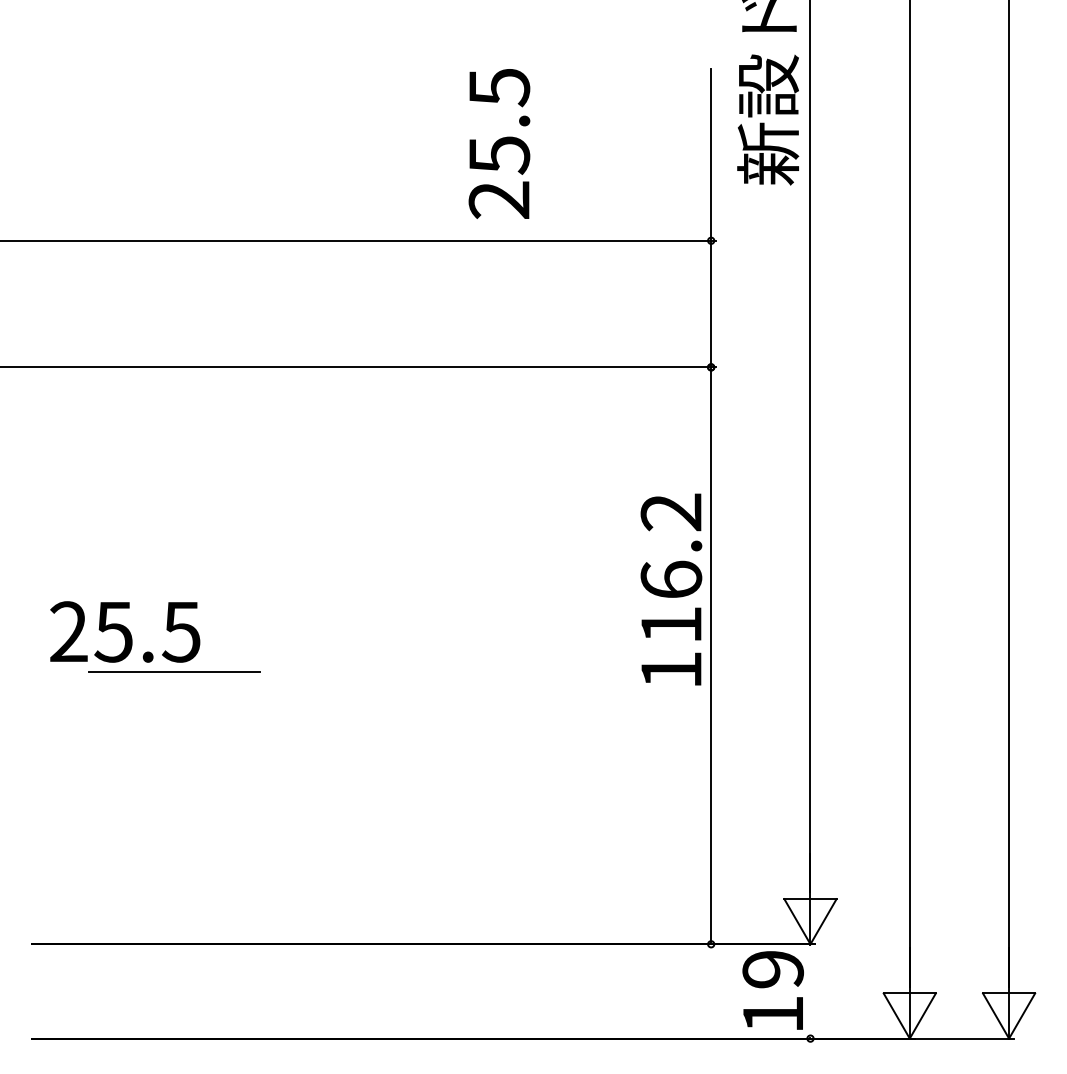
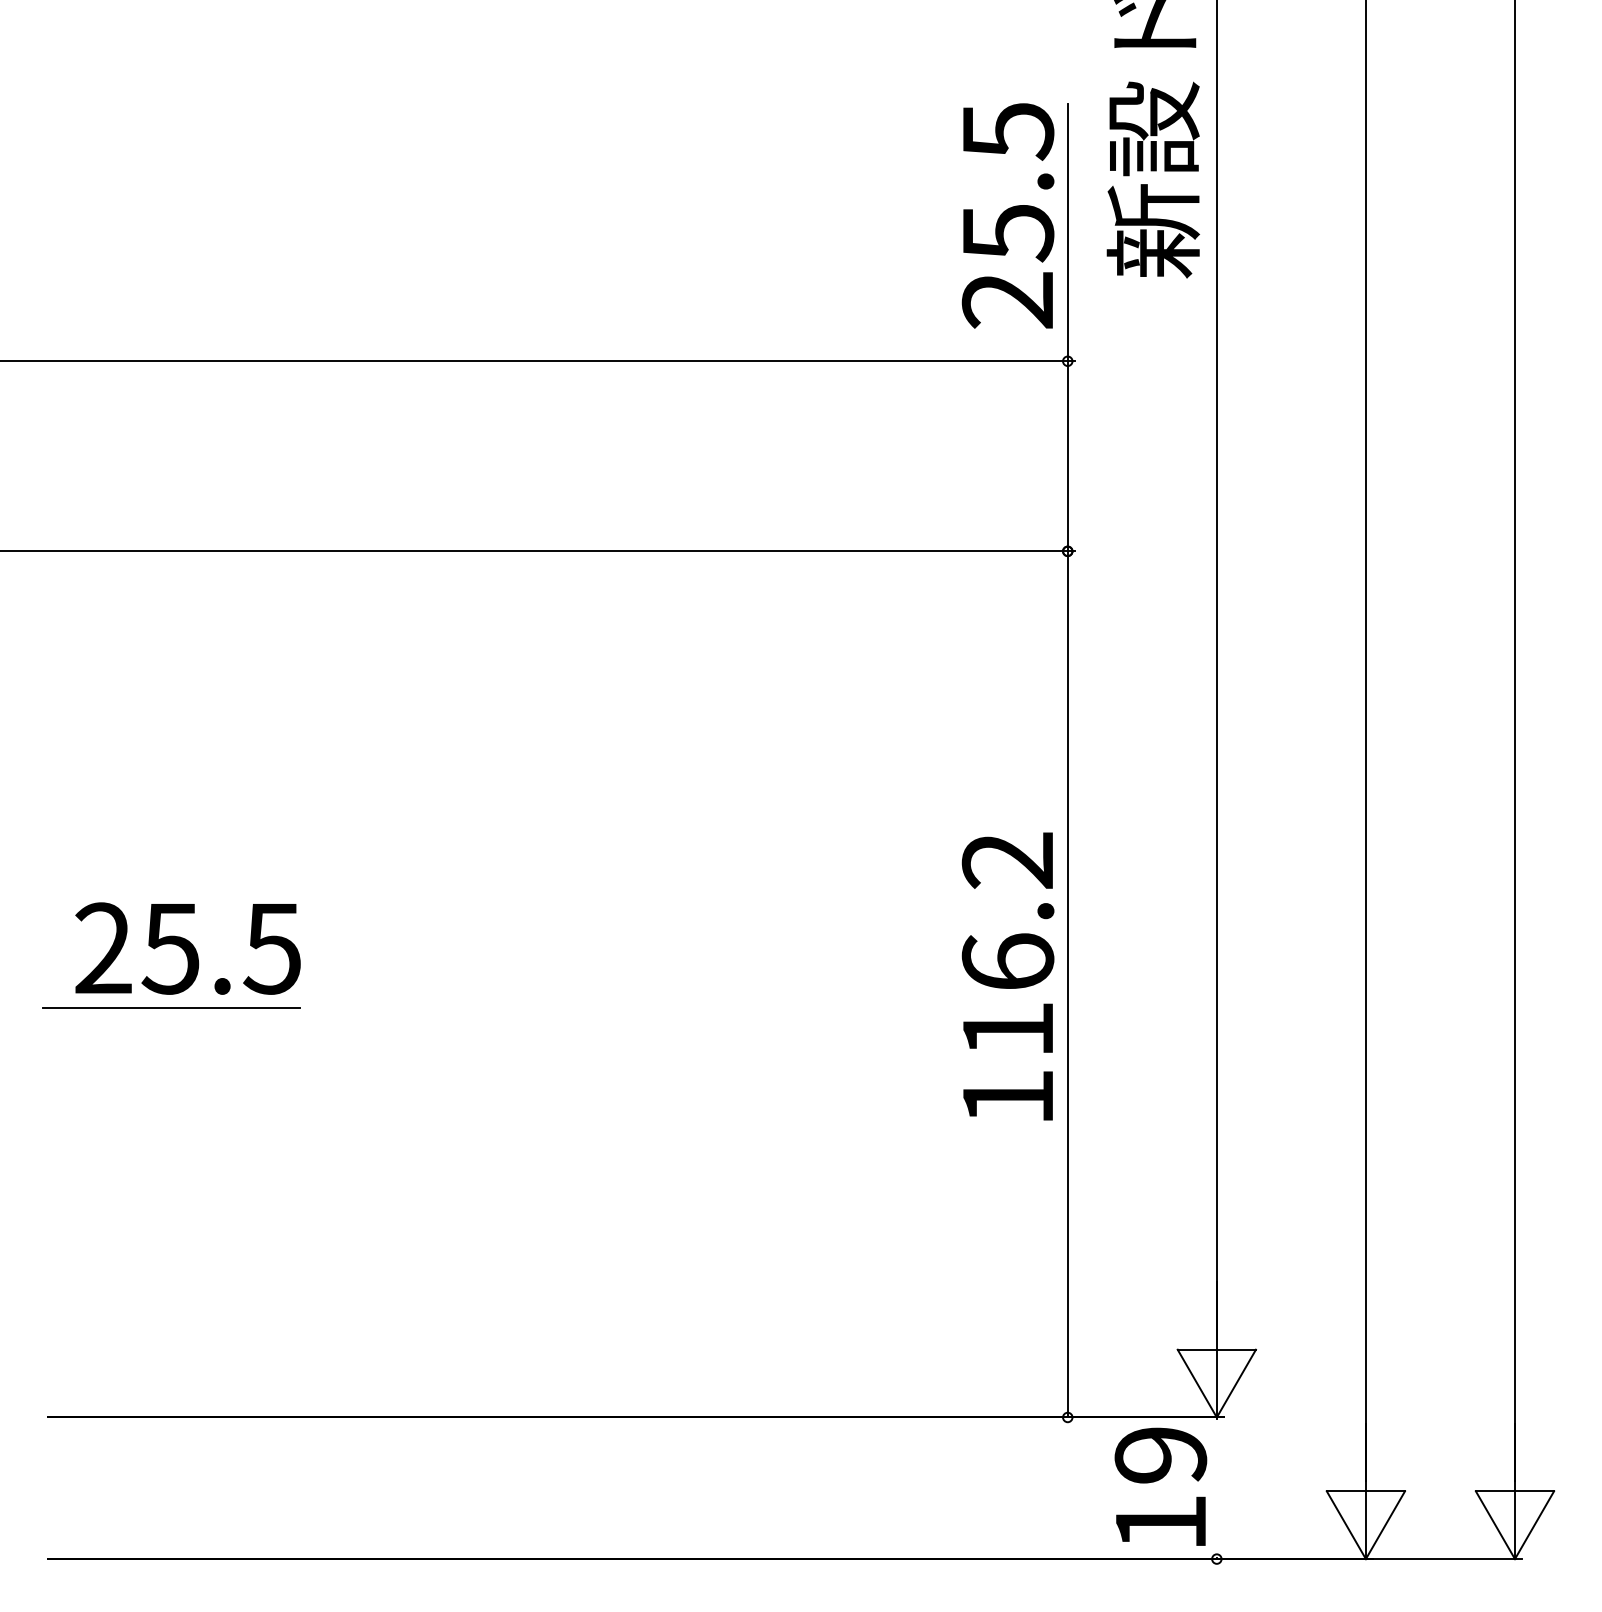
text: (499, 143) -> (1008, 215), moved
text: (671, 589) -> (1008, 976), moved
line: (174, 671) -> (171, 1007), moved

